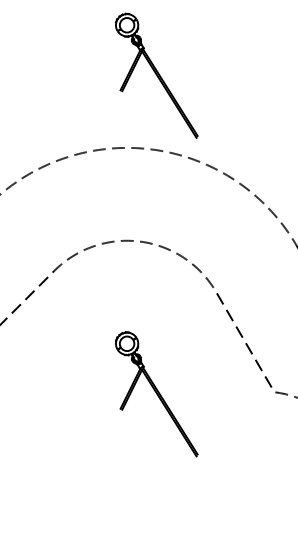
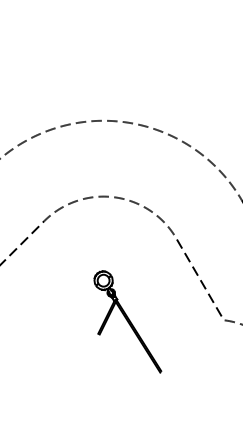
part: (156, 75) -> (127, 61), removed

